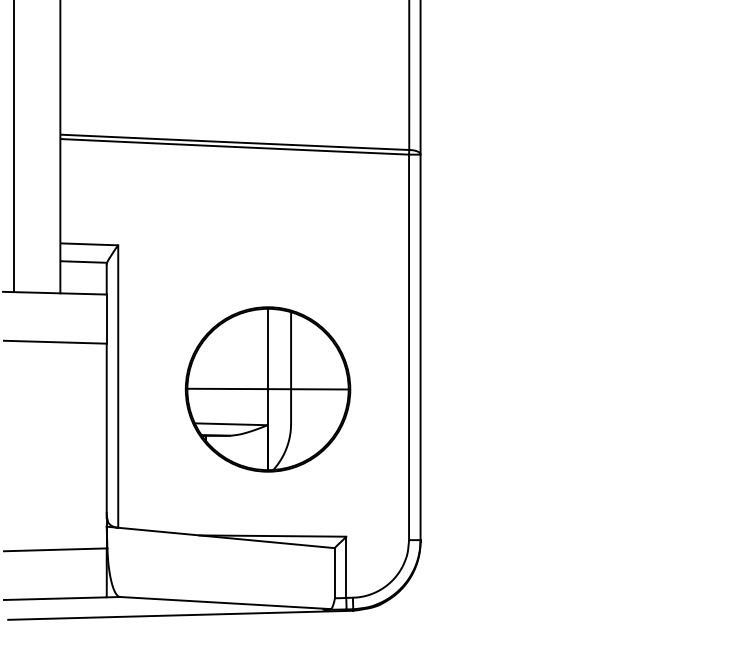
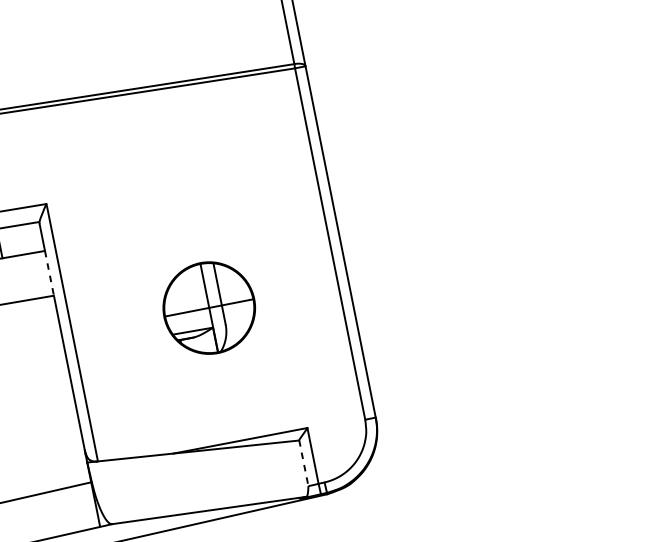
line: (106, 319) -> (49, 273), solid -> dashed
part: (267, 389) -> (208, 308), size x0.6
line: (335, 573) -> (304, 463), solid -> dashed

